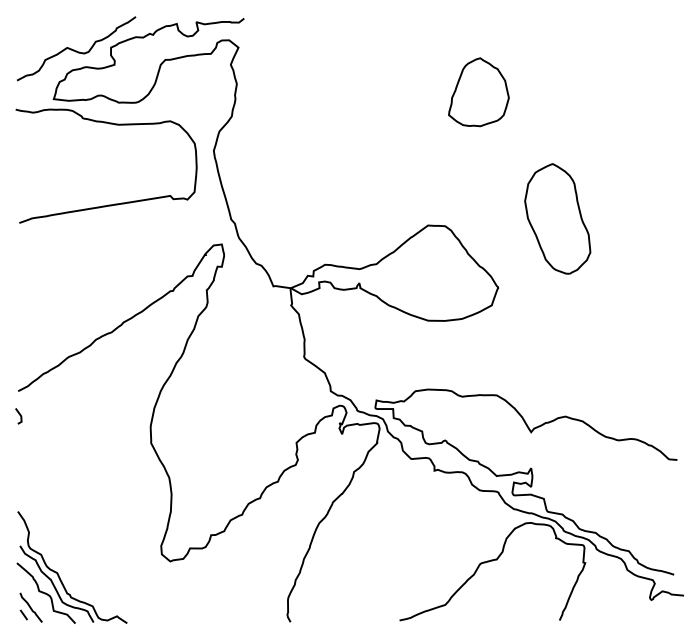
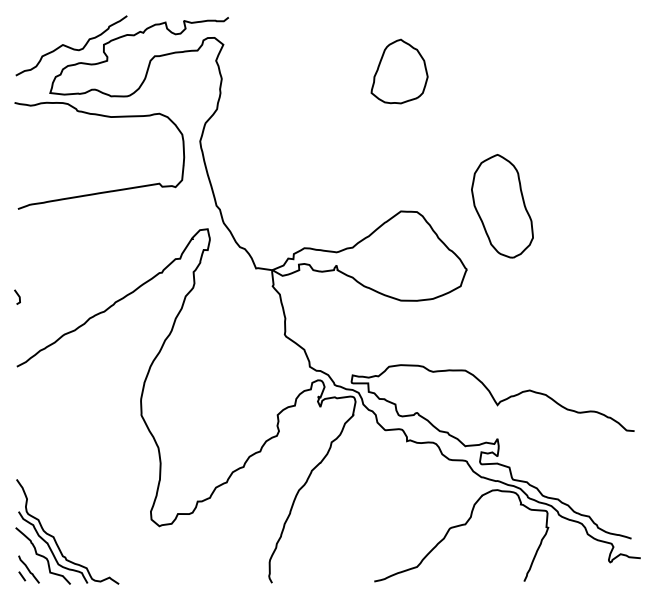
part: (478, 92) -> (399, 71), moved
part: (557, 219) -> (502, 206), moved
line: (18, 414) -> (17, 295), moved

